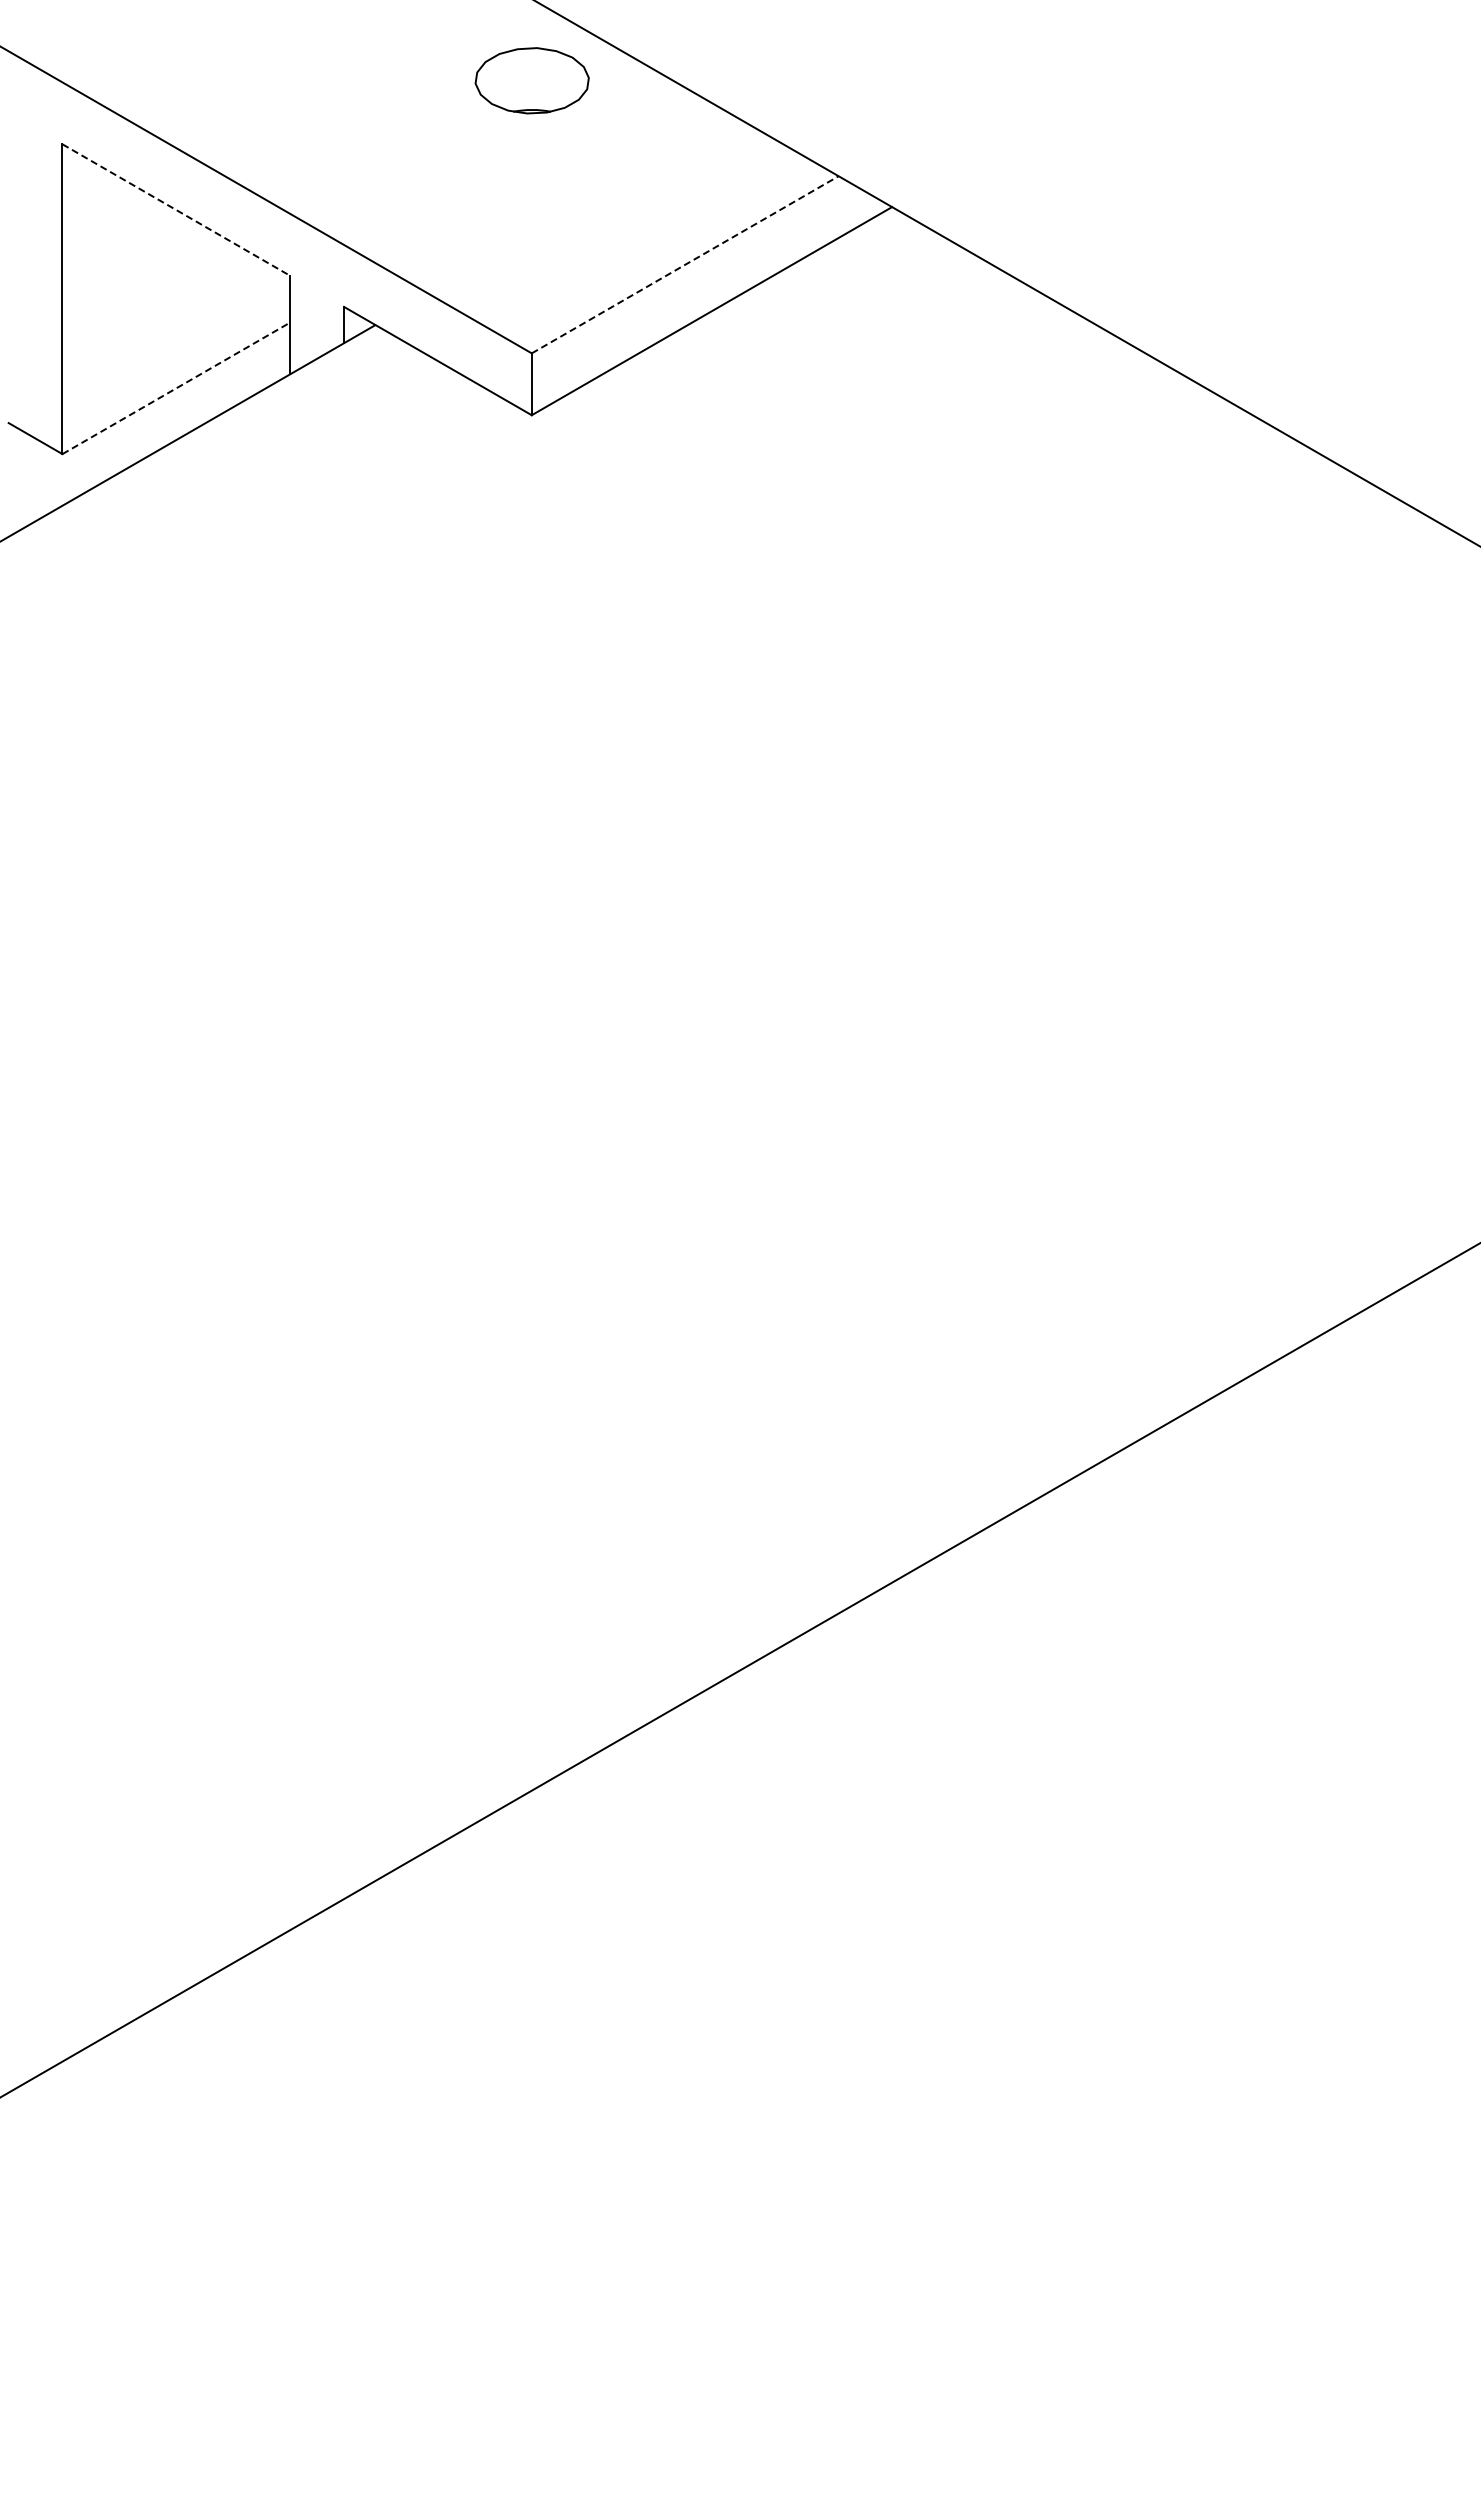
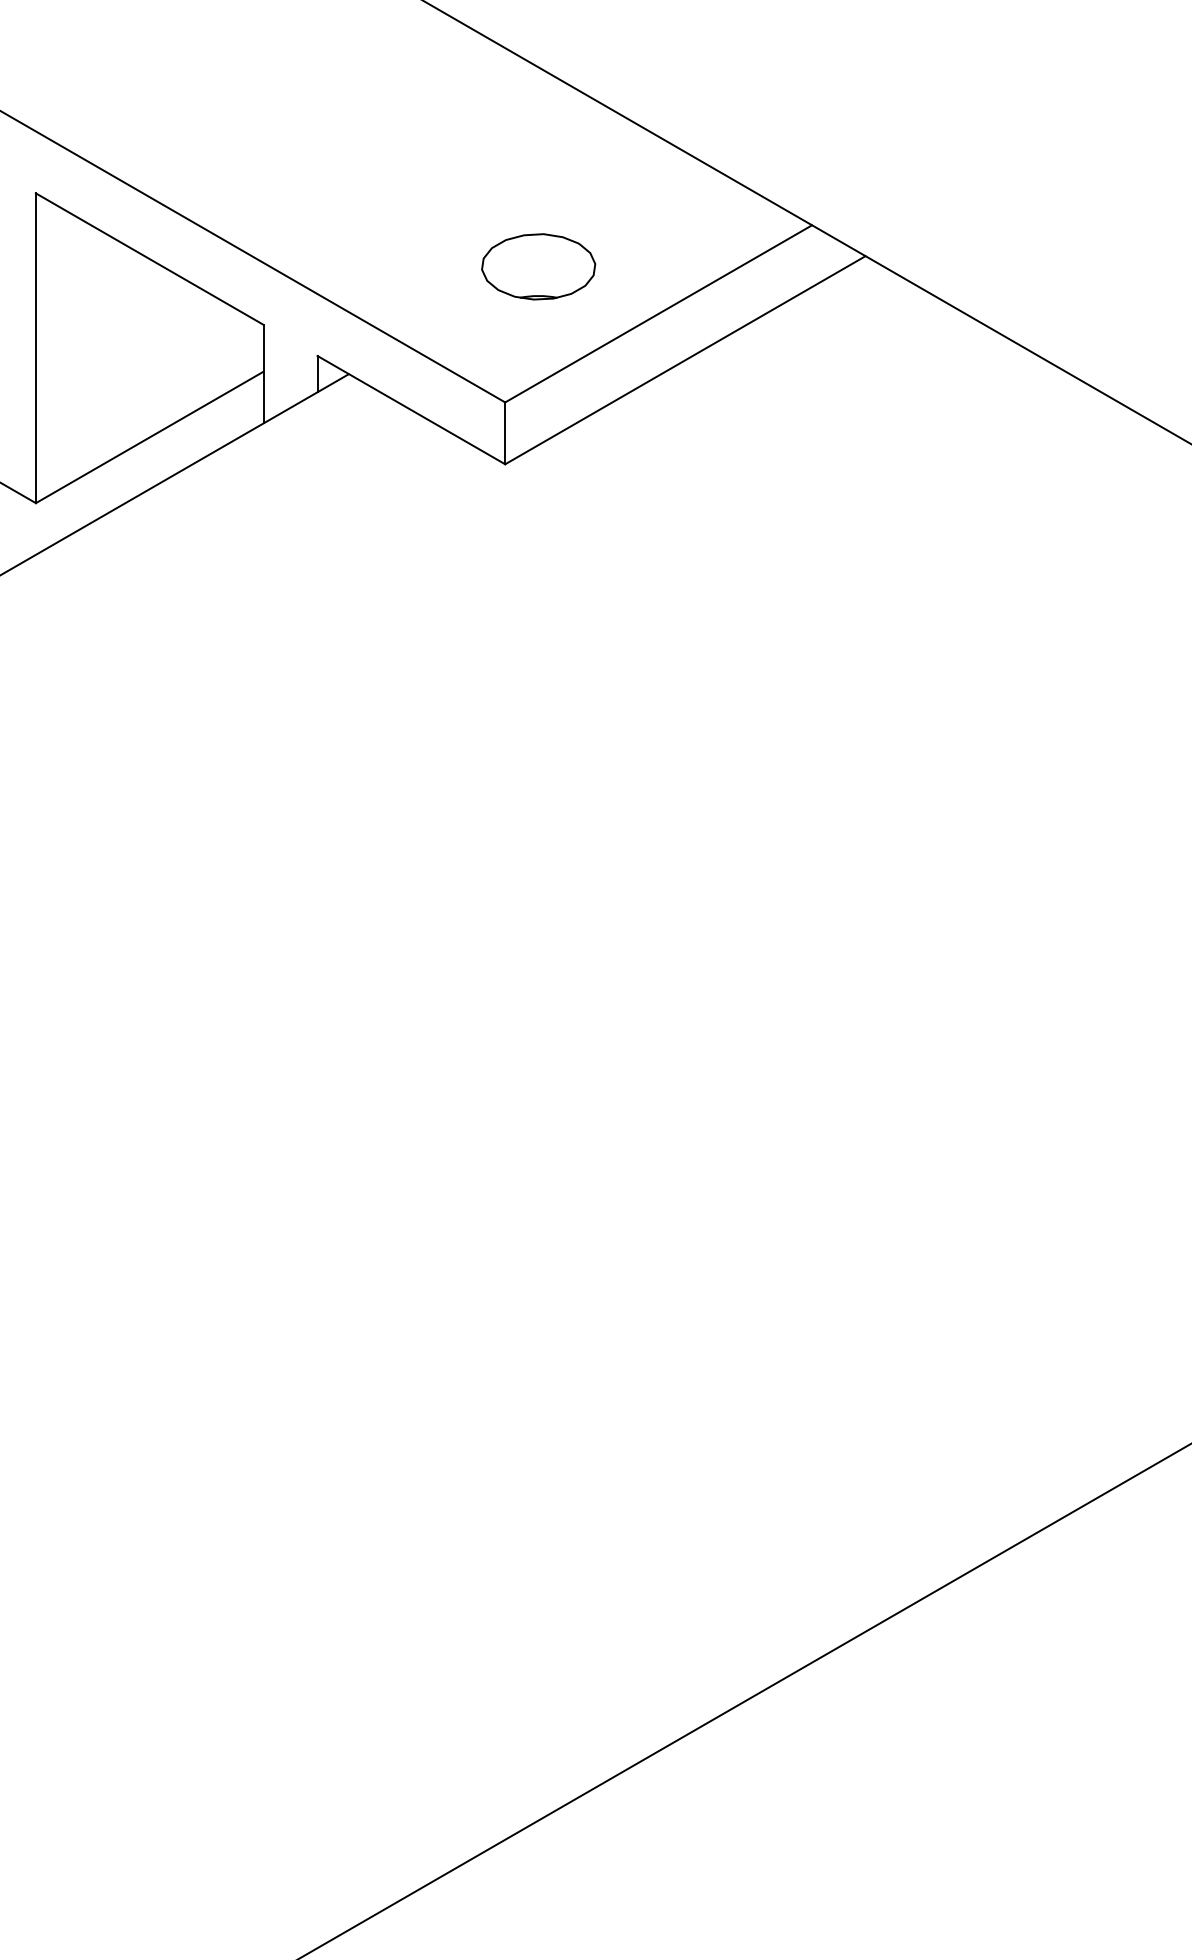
part: (531, 80) -> (537, 266), moved
line: (176, 210) -> (149, 259), dashed -> solid
line: (685, 264) -> (658, 313), dashed -> solid
line: (176, 388) -> (149, 437), dashed -> solid

